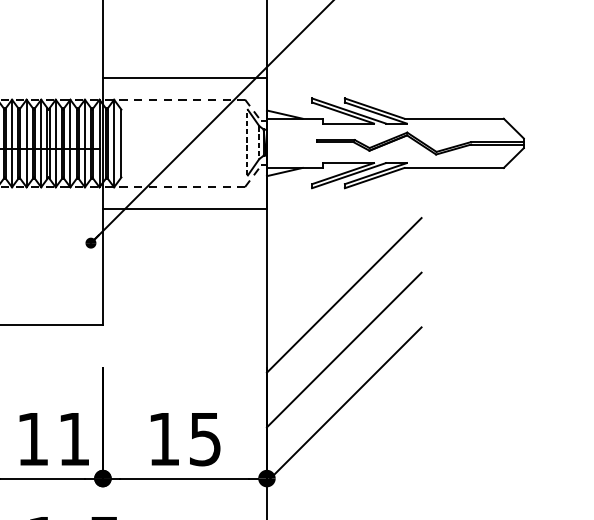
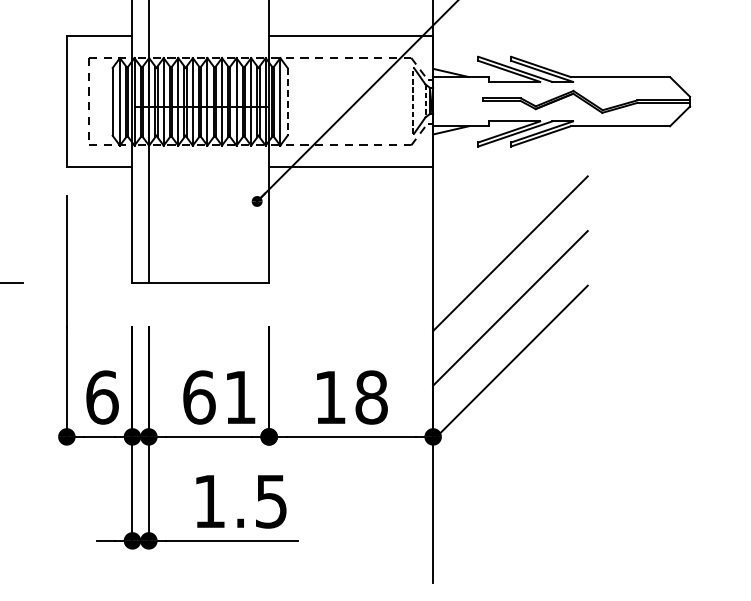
line: (121, 143) -> (287, 101), solid -> dashed
text: (33, 439) -> (199, 397), 11 -> 61
text: (205, 439) -> (371, 397), 15 -> 18

